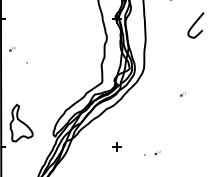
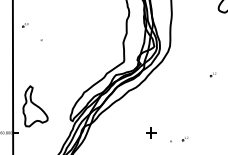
part: (116, 146) -> (150, 132), moved

